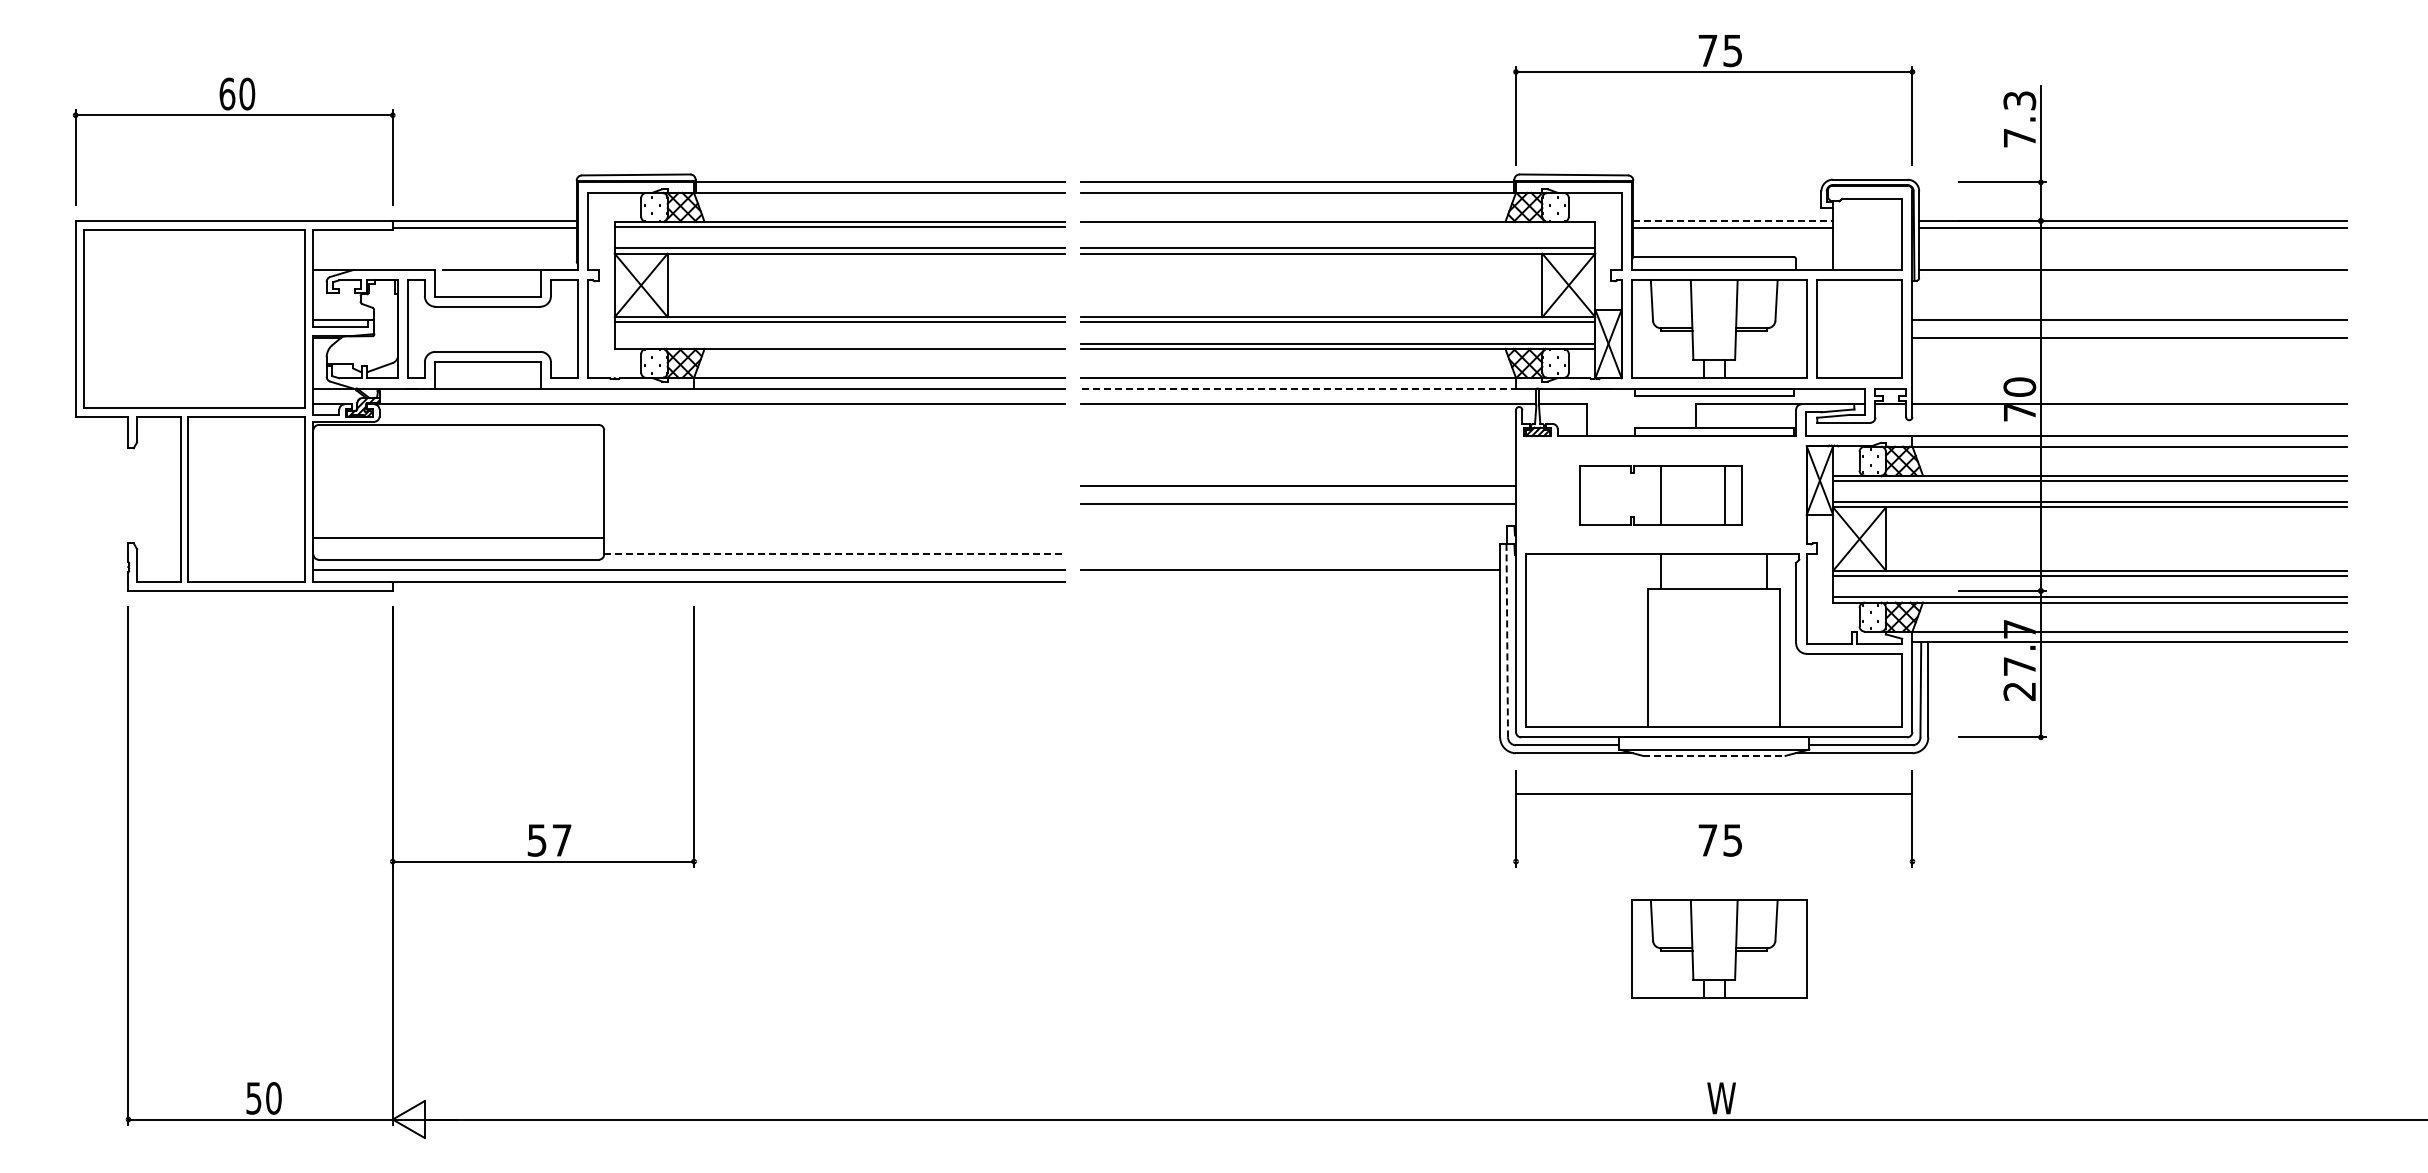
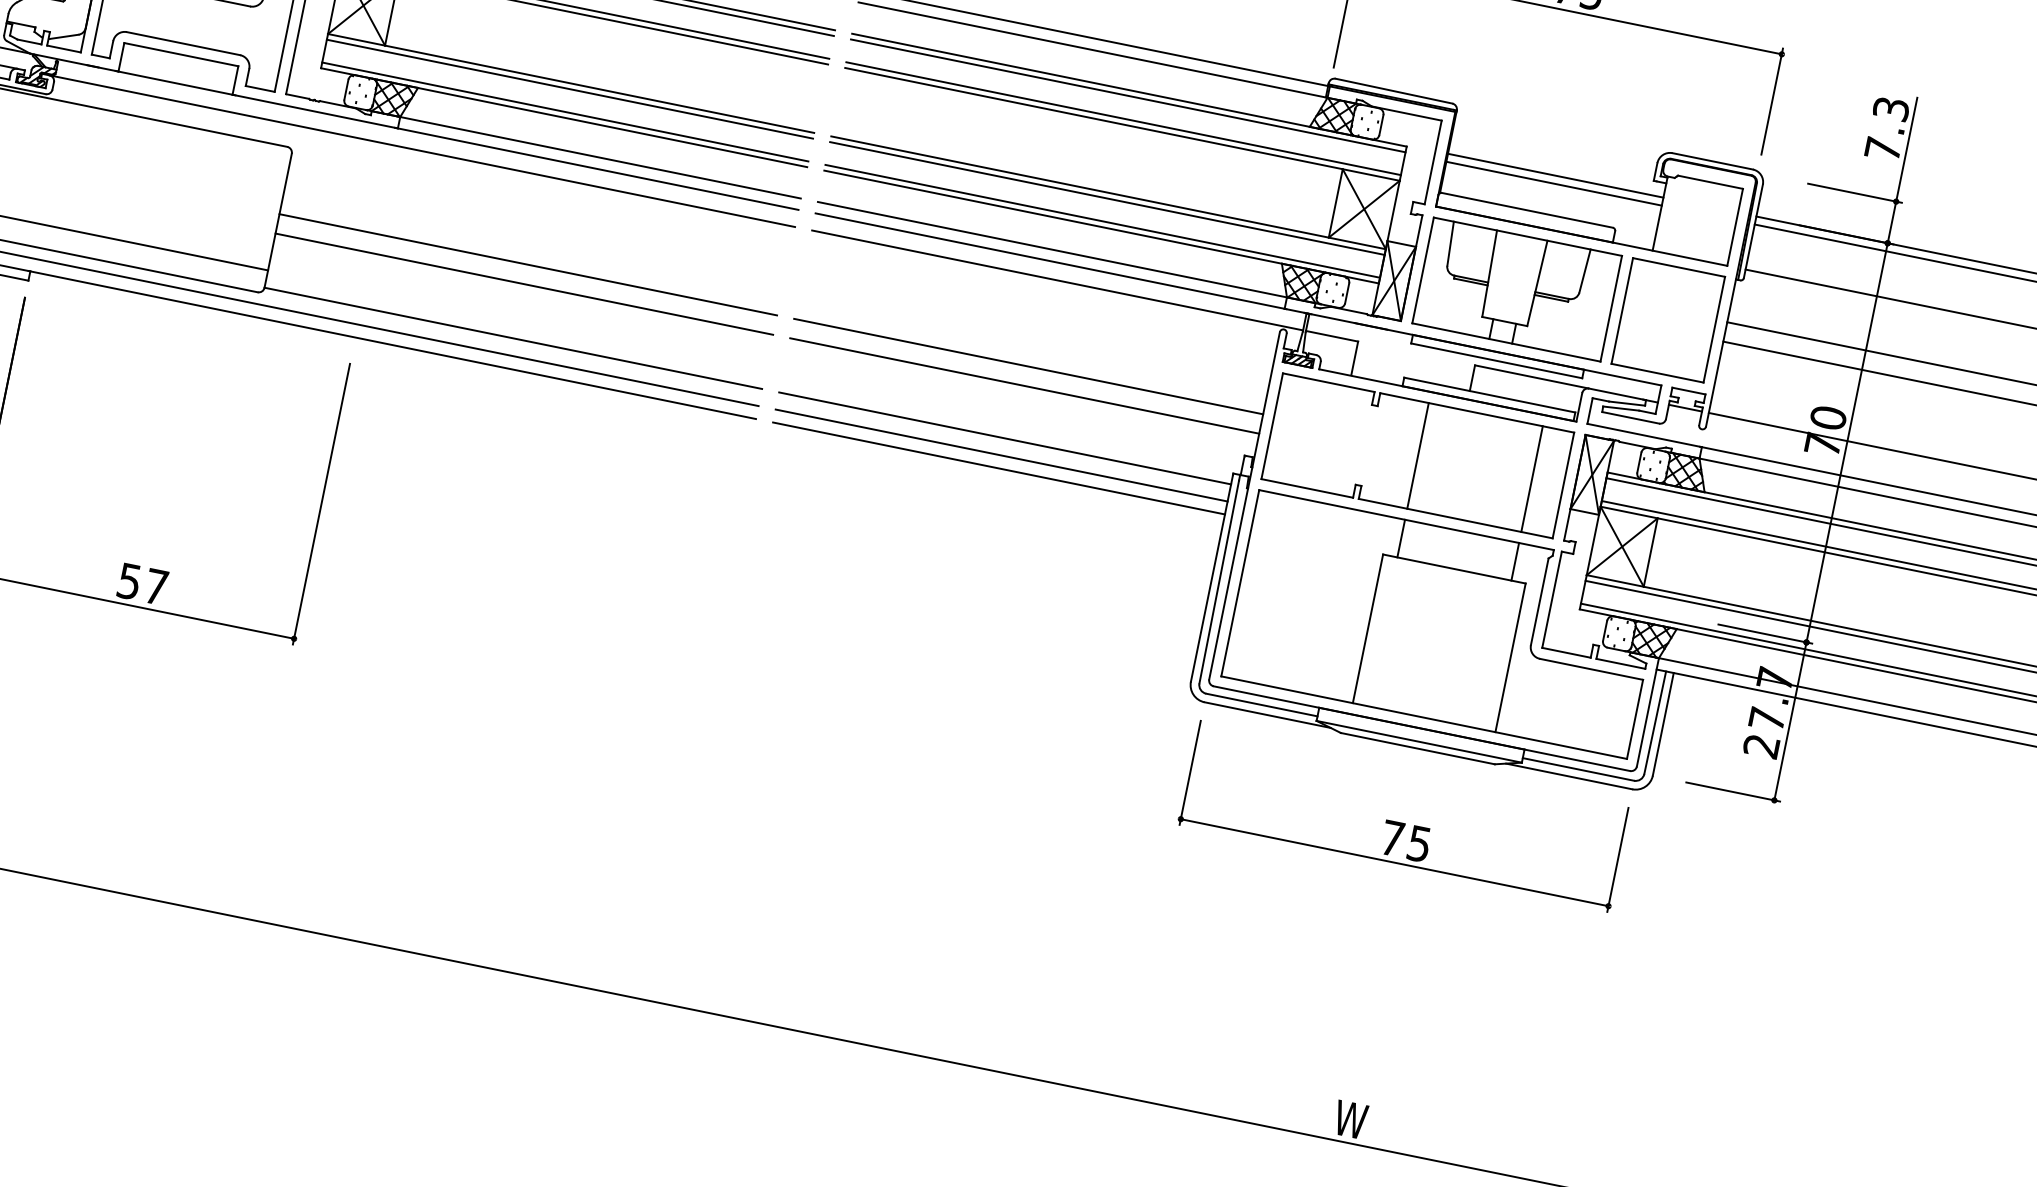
line: (1733, 220) -> (1556, 175), dashed -> solid
line: (1338, 227) -> (1128, 96), added
line: (839, 343) -> (564, 111), added
line: (1298, 388) -> (1050, 261), dashed -> solid
line: (834, 486) -> (527, 264), added
part: (1660, 494) -> (1417, 454), size x1.67
line: (834, 504) -> (523, 284), added
line: (834, 554) -> (513, 338), dashed -> solid
line: (1290, 554) -> (1004, 438), added
line: (1290, 582) -> (998, 468), added
line: (1507, 643) -> (1219, 582), dashed -> solid
line: (1714, 755) -> (1418, 748), dashed -> solid
line: (1714, 793) -> (1394, 862), moved
part: (1719, 948) -> (1381, 957), removed

